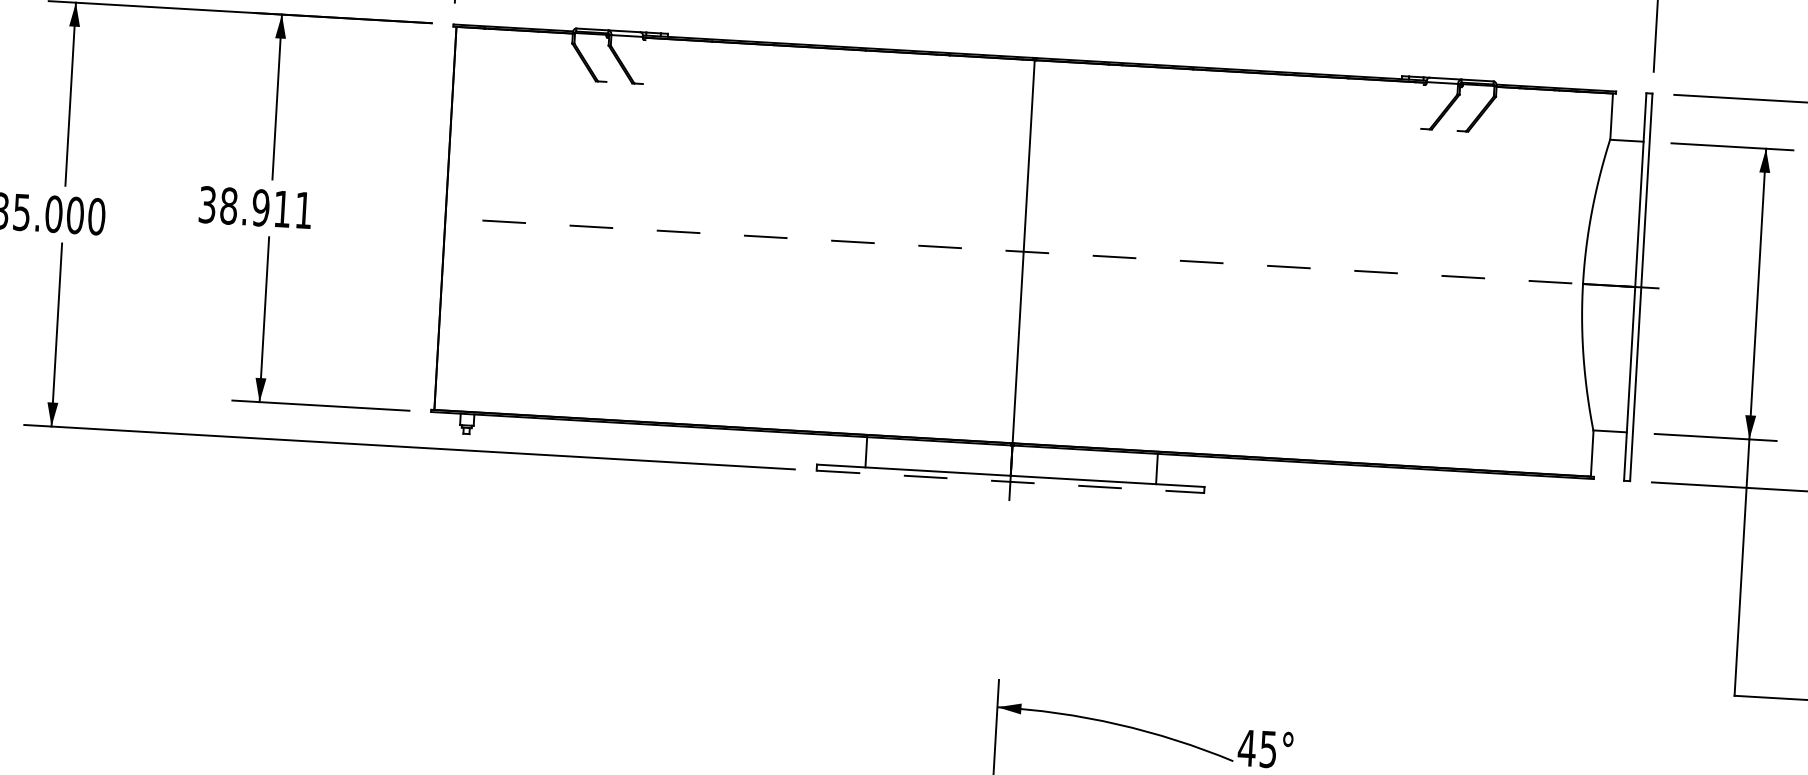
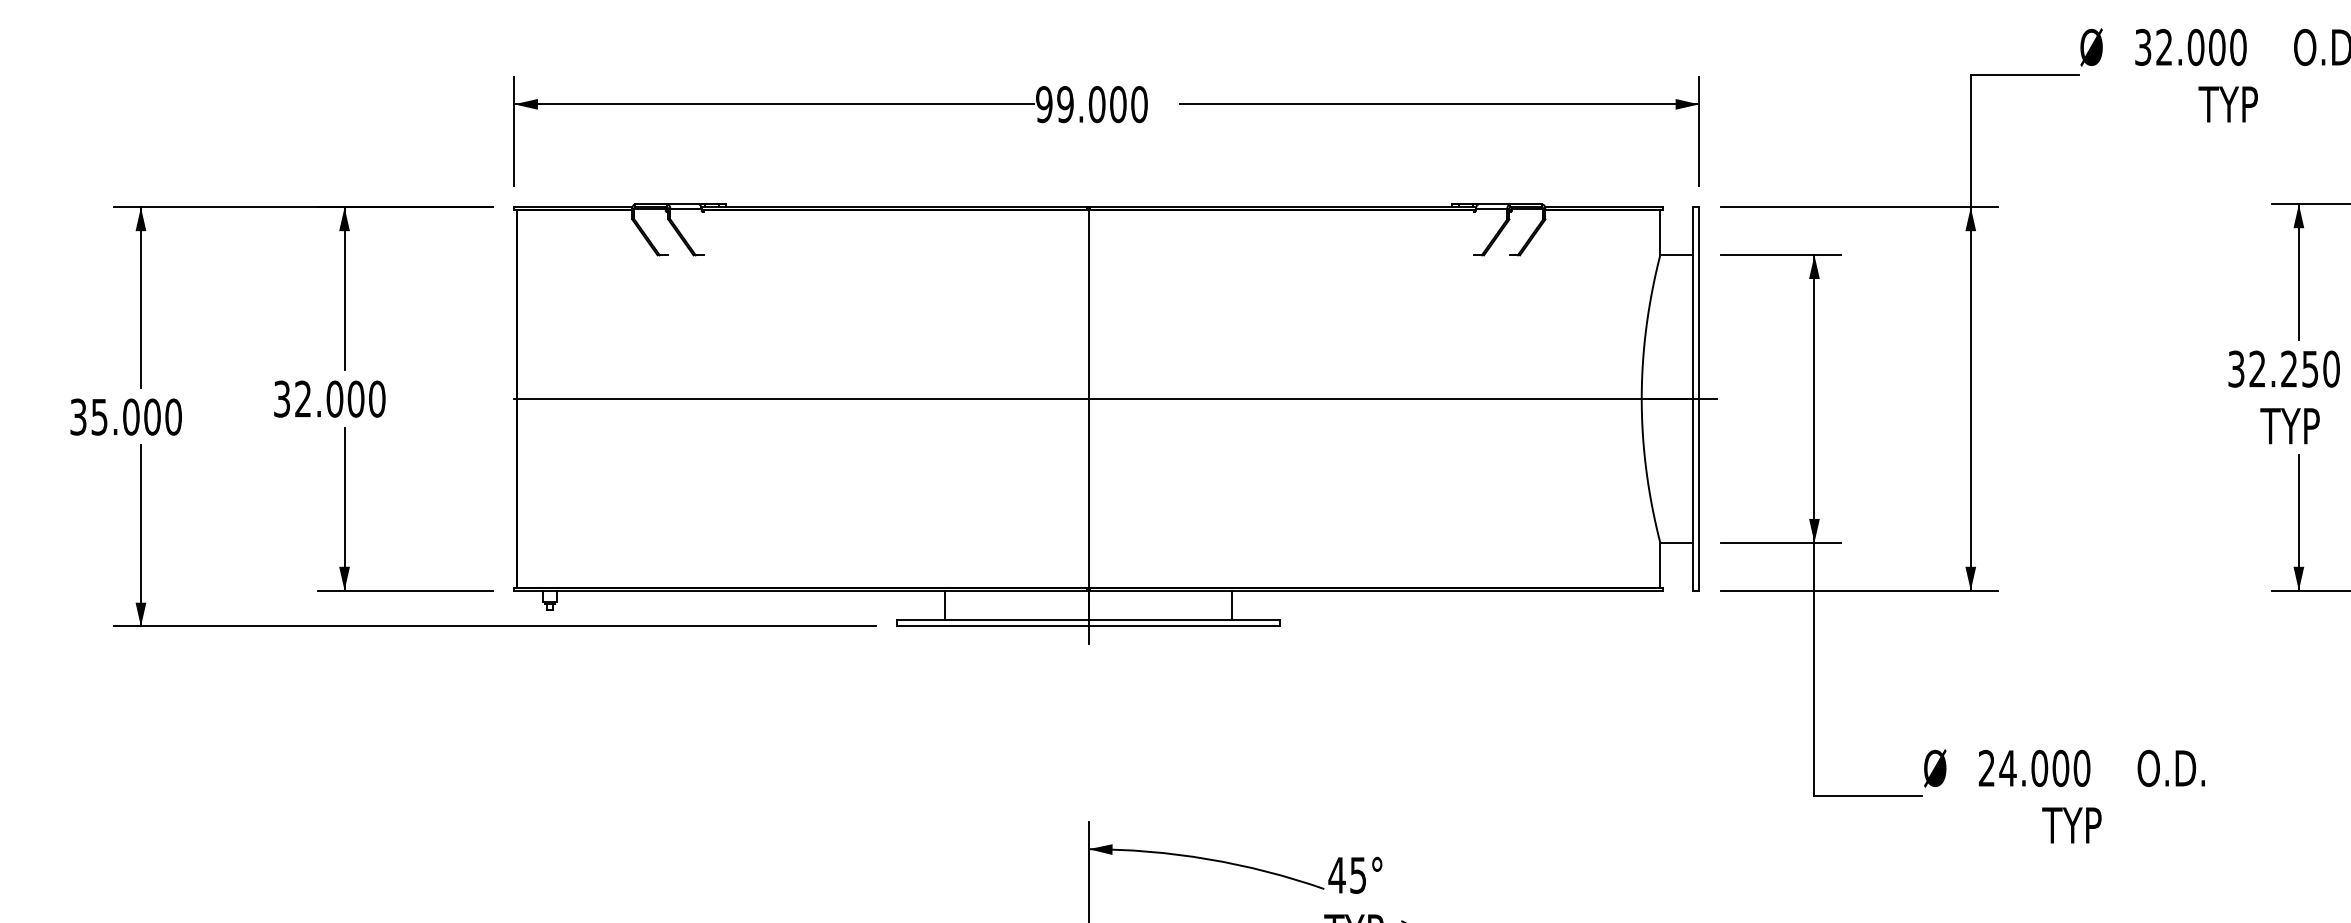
text: (266, 207) -> (340, 398), 38.911 -> 32.000
line: (1050, 252) -> (1115, 398), dashed -> solid
line: (1010, 481) -> (1088, 626), dashed -> solid

